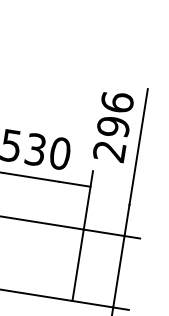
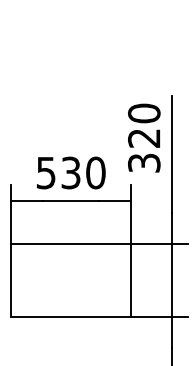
text: (113, 126) -> (144, 137), 296 -> 320

